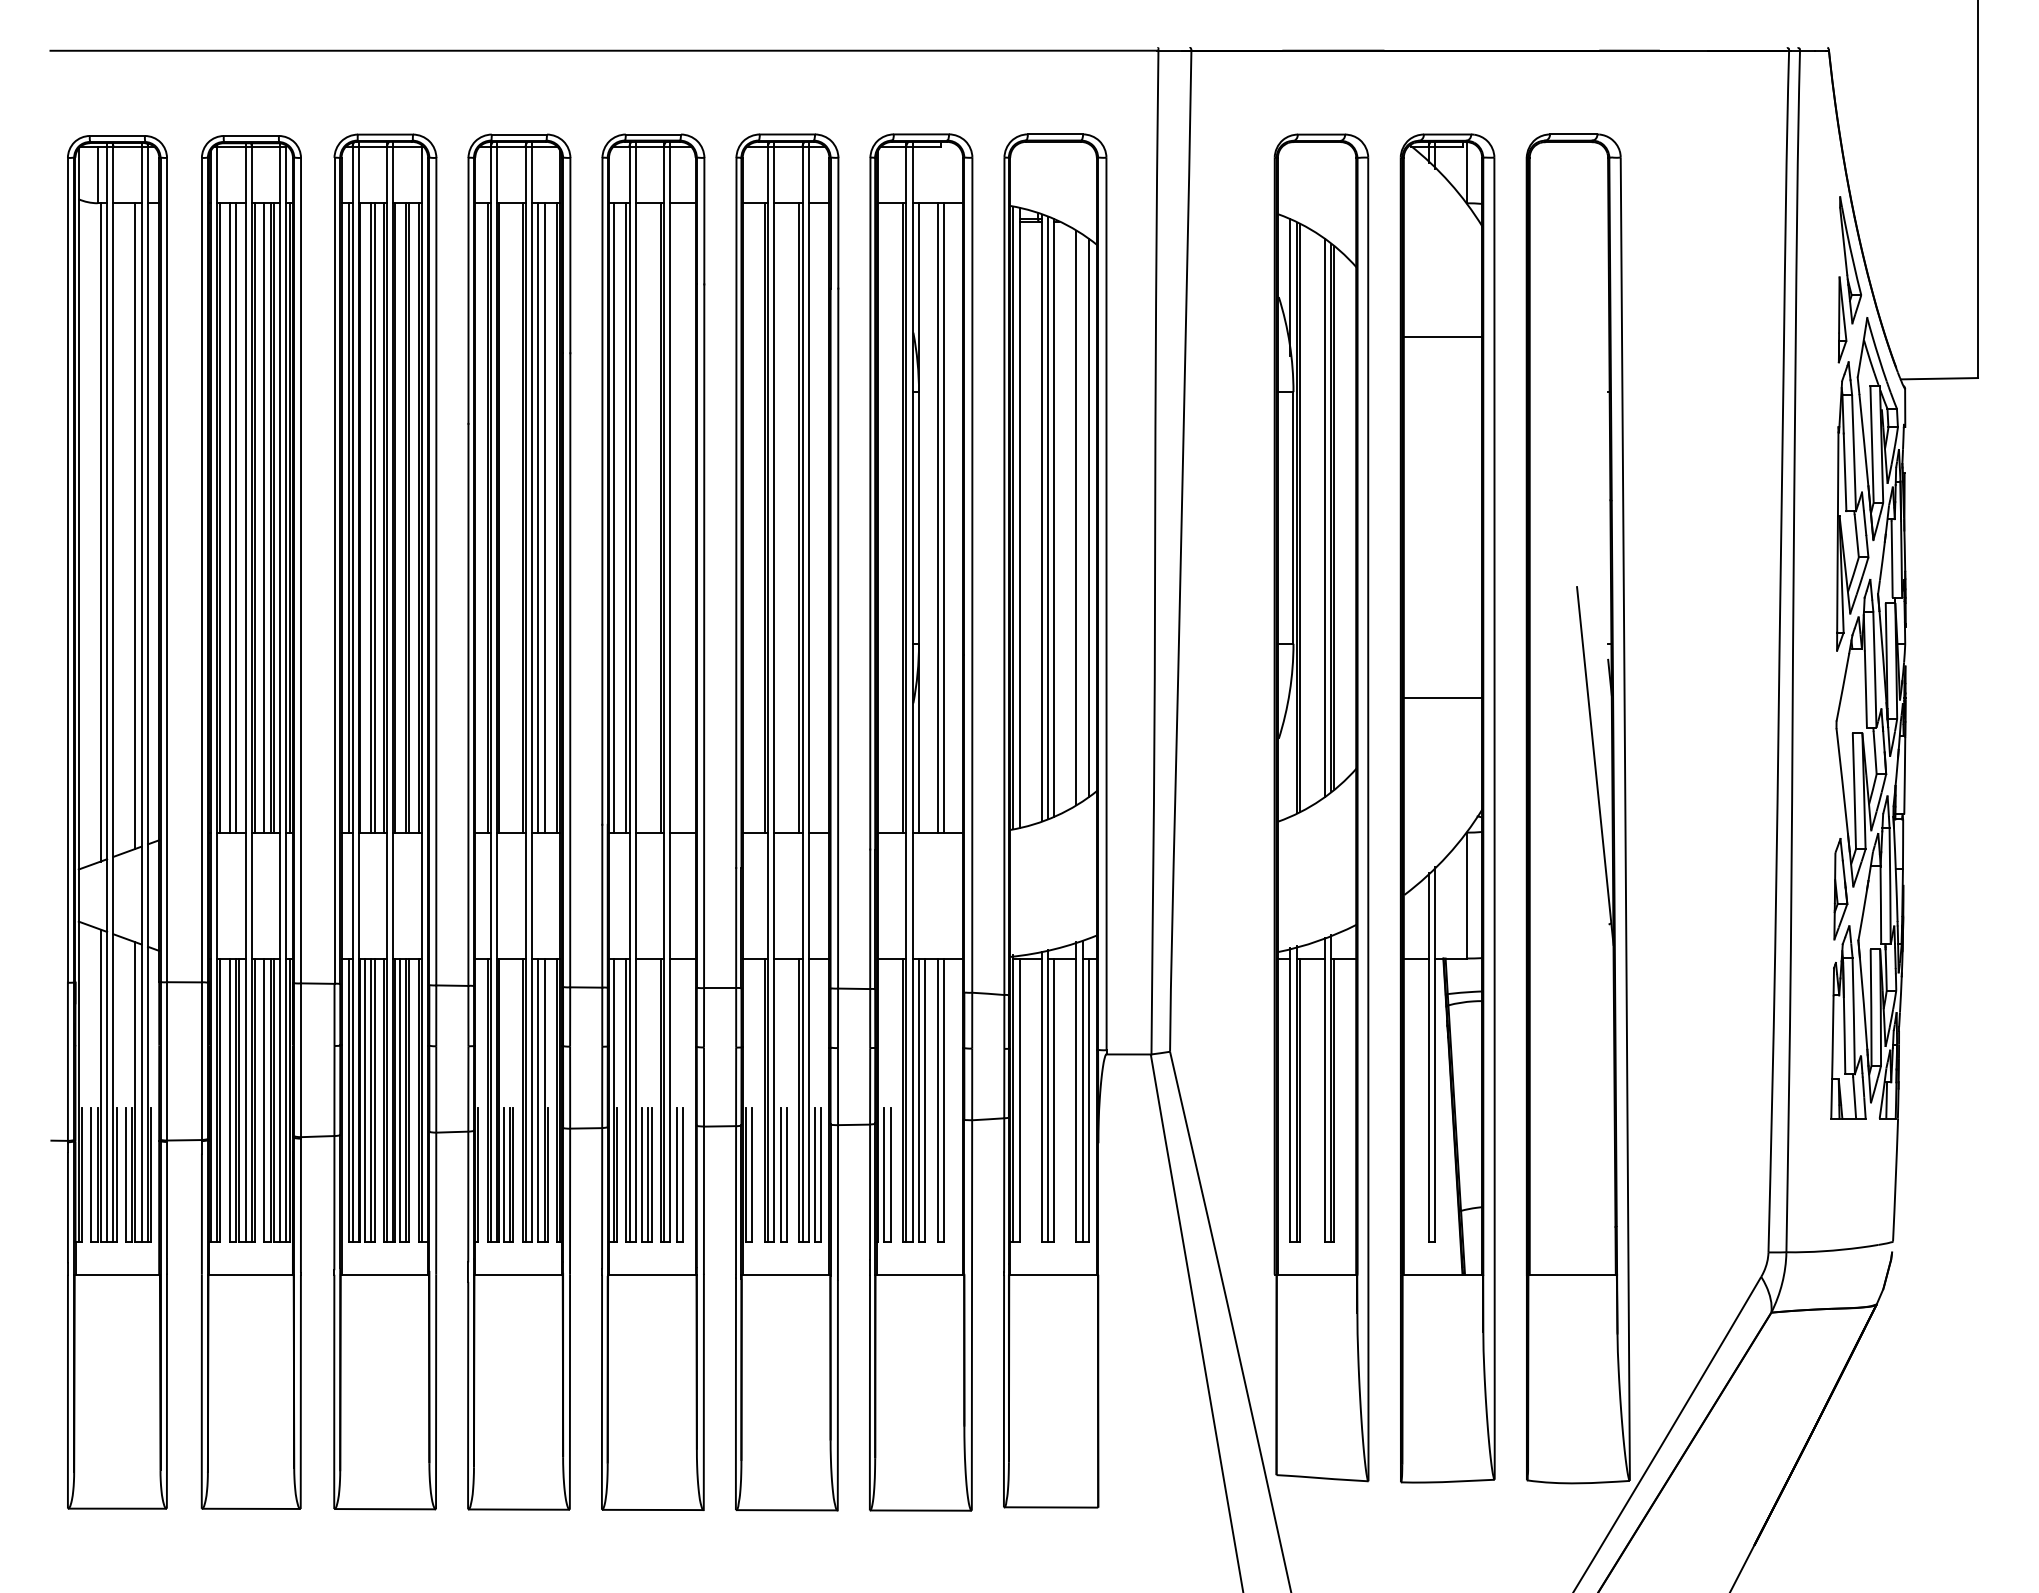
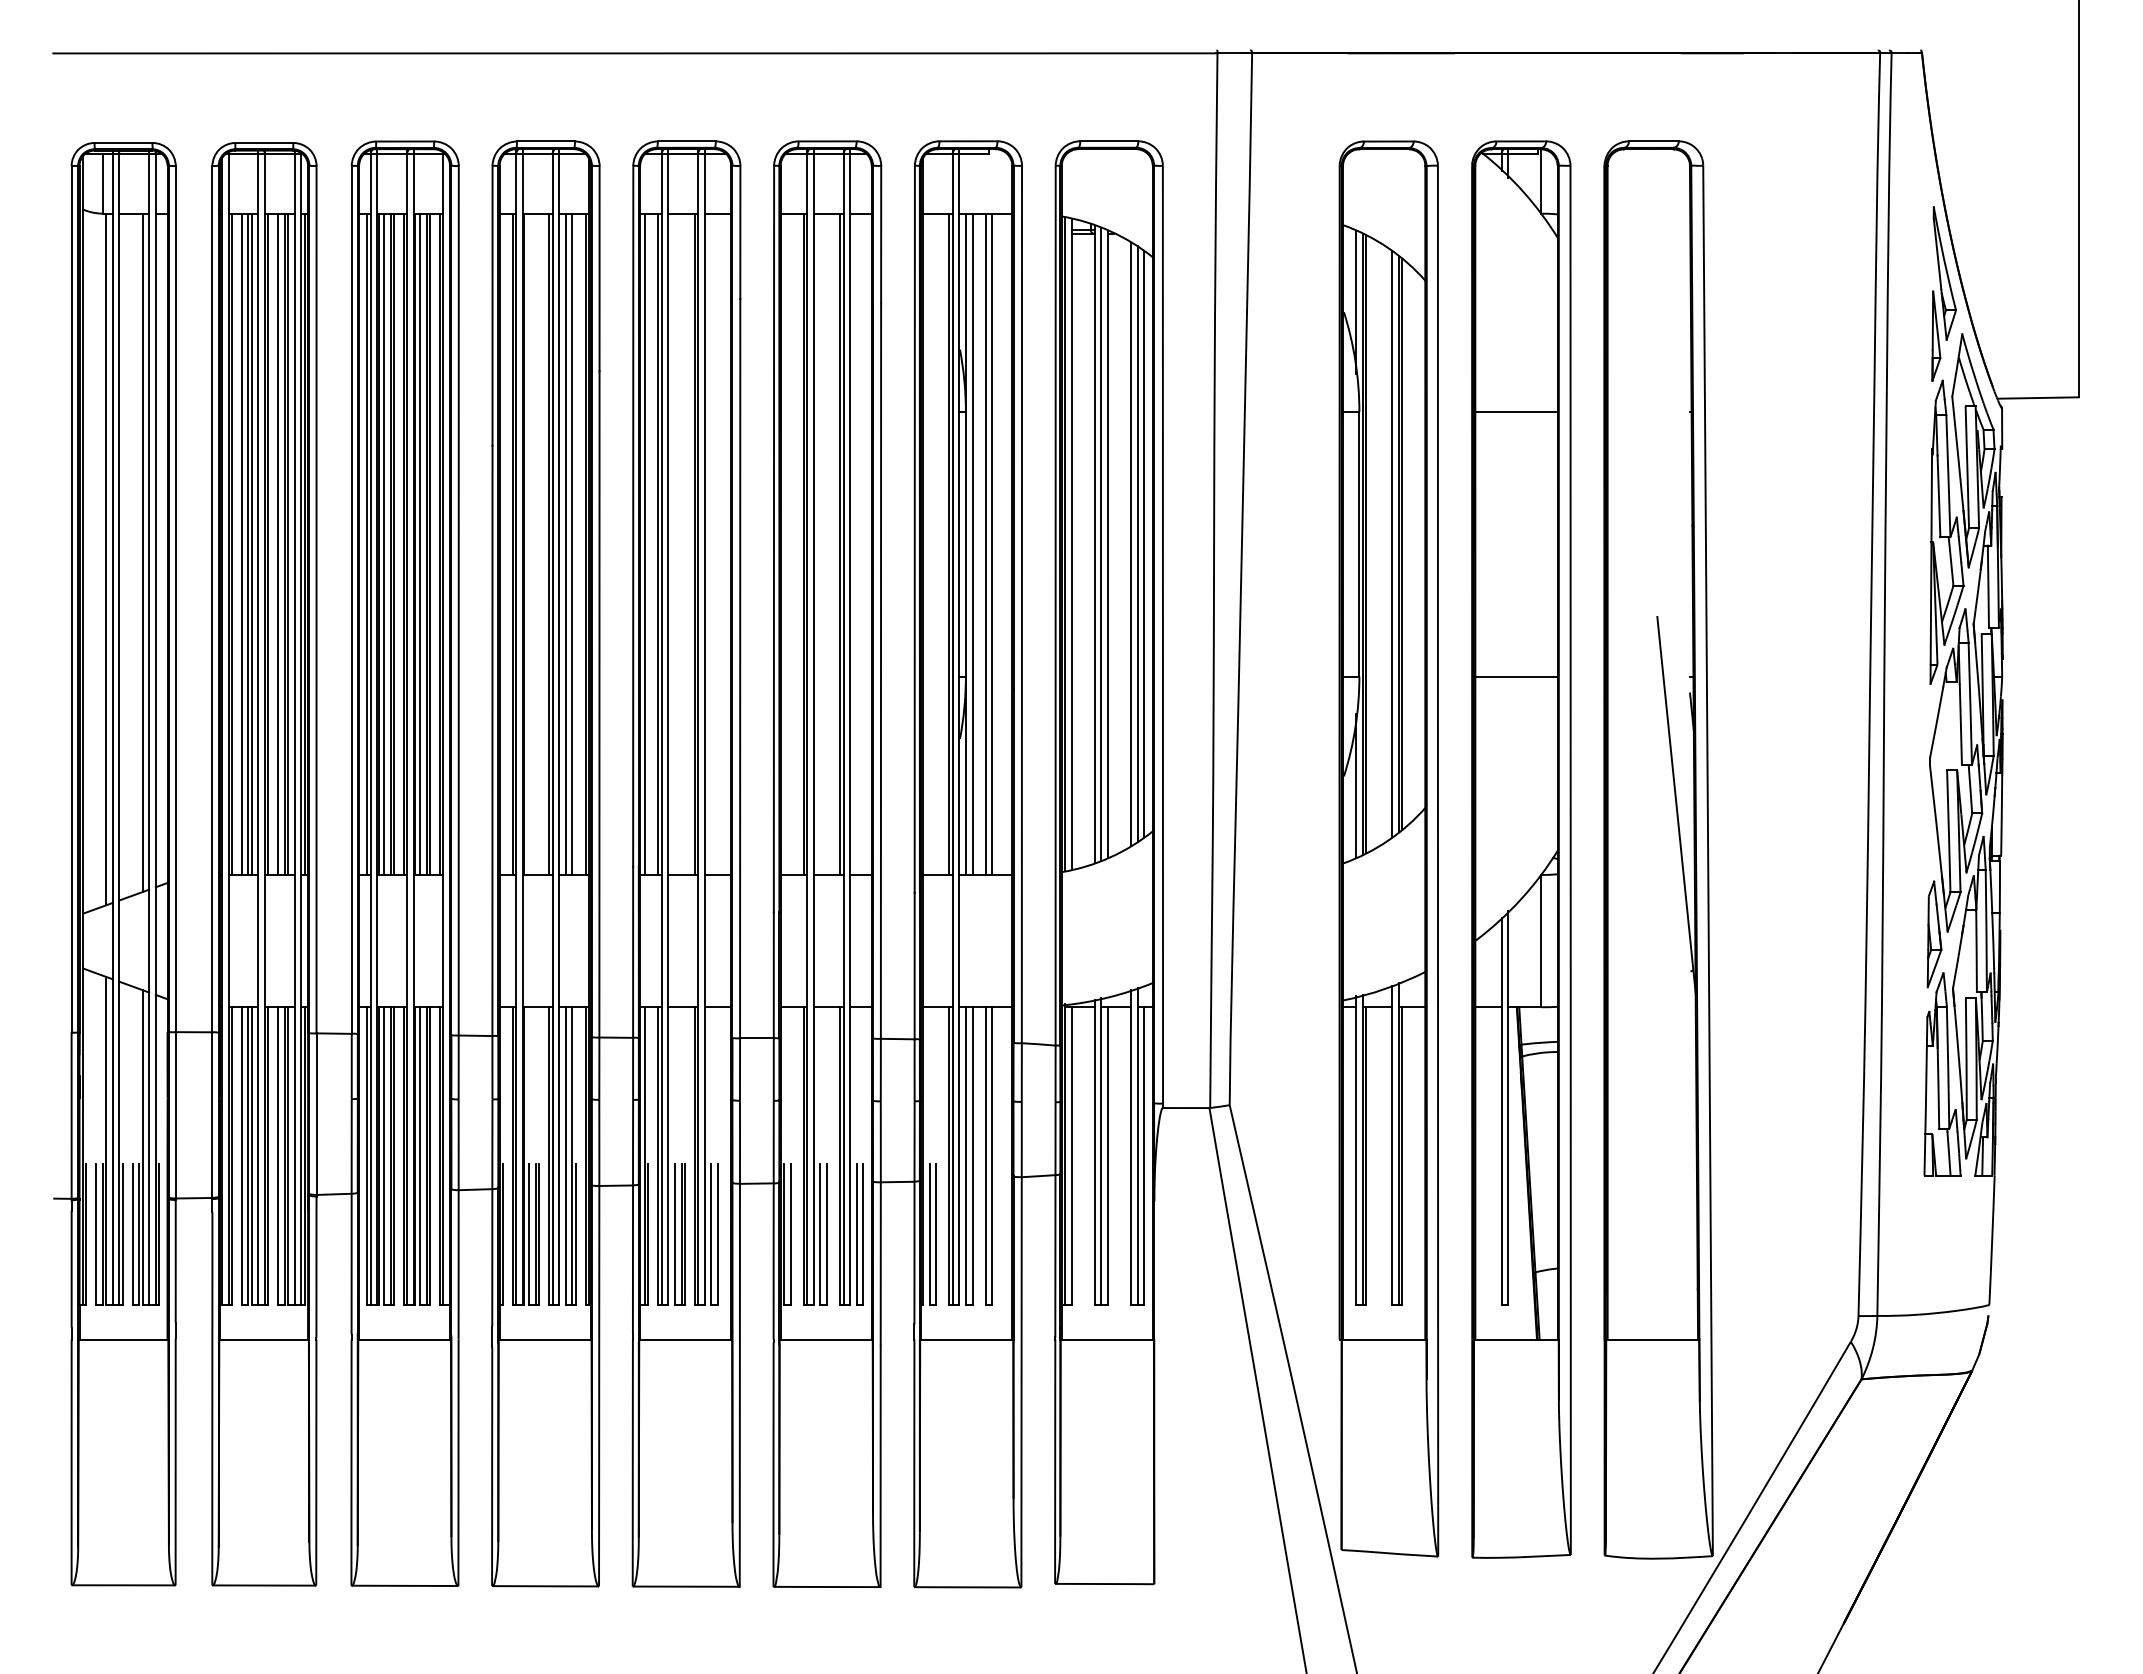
line: (1443, 337) -> (1516, 412), moved
line: (239, 517) -> (251, 543), added
line: (364, 517) -> (383, 543), added
line: (399, 517) -> (420, 543), added
line: (925, 517) -> (972, 543), added
line: (1082, 518) -> (1137, 544), added
line: (1443, 697) -> (1516, 676), moved
line: (1290, 748) -> (1356, 786), added

